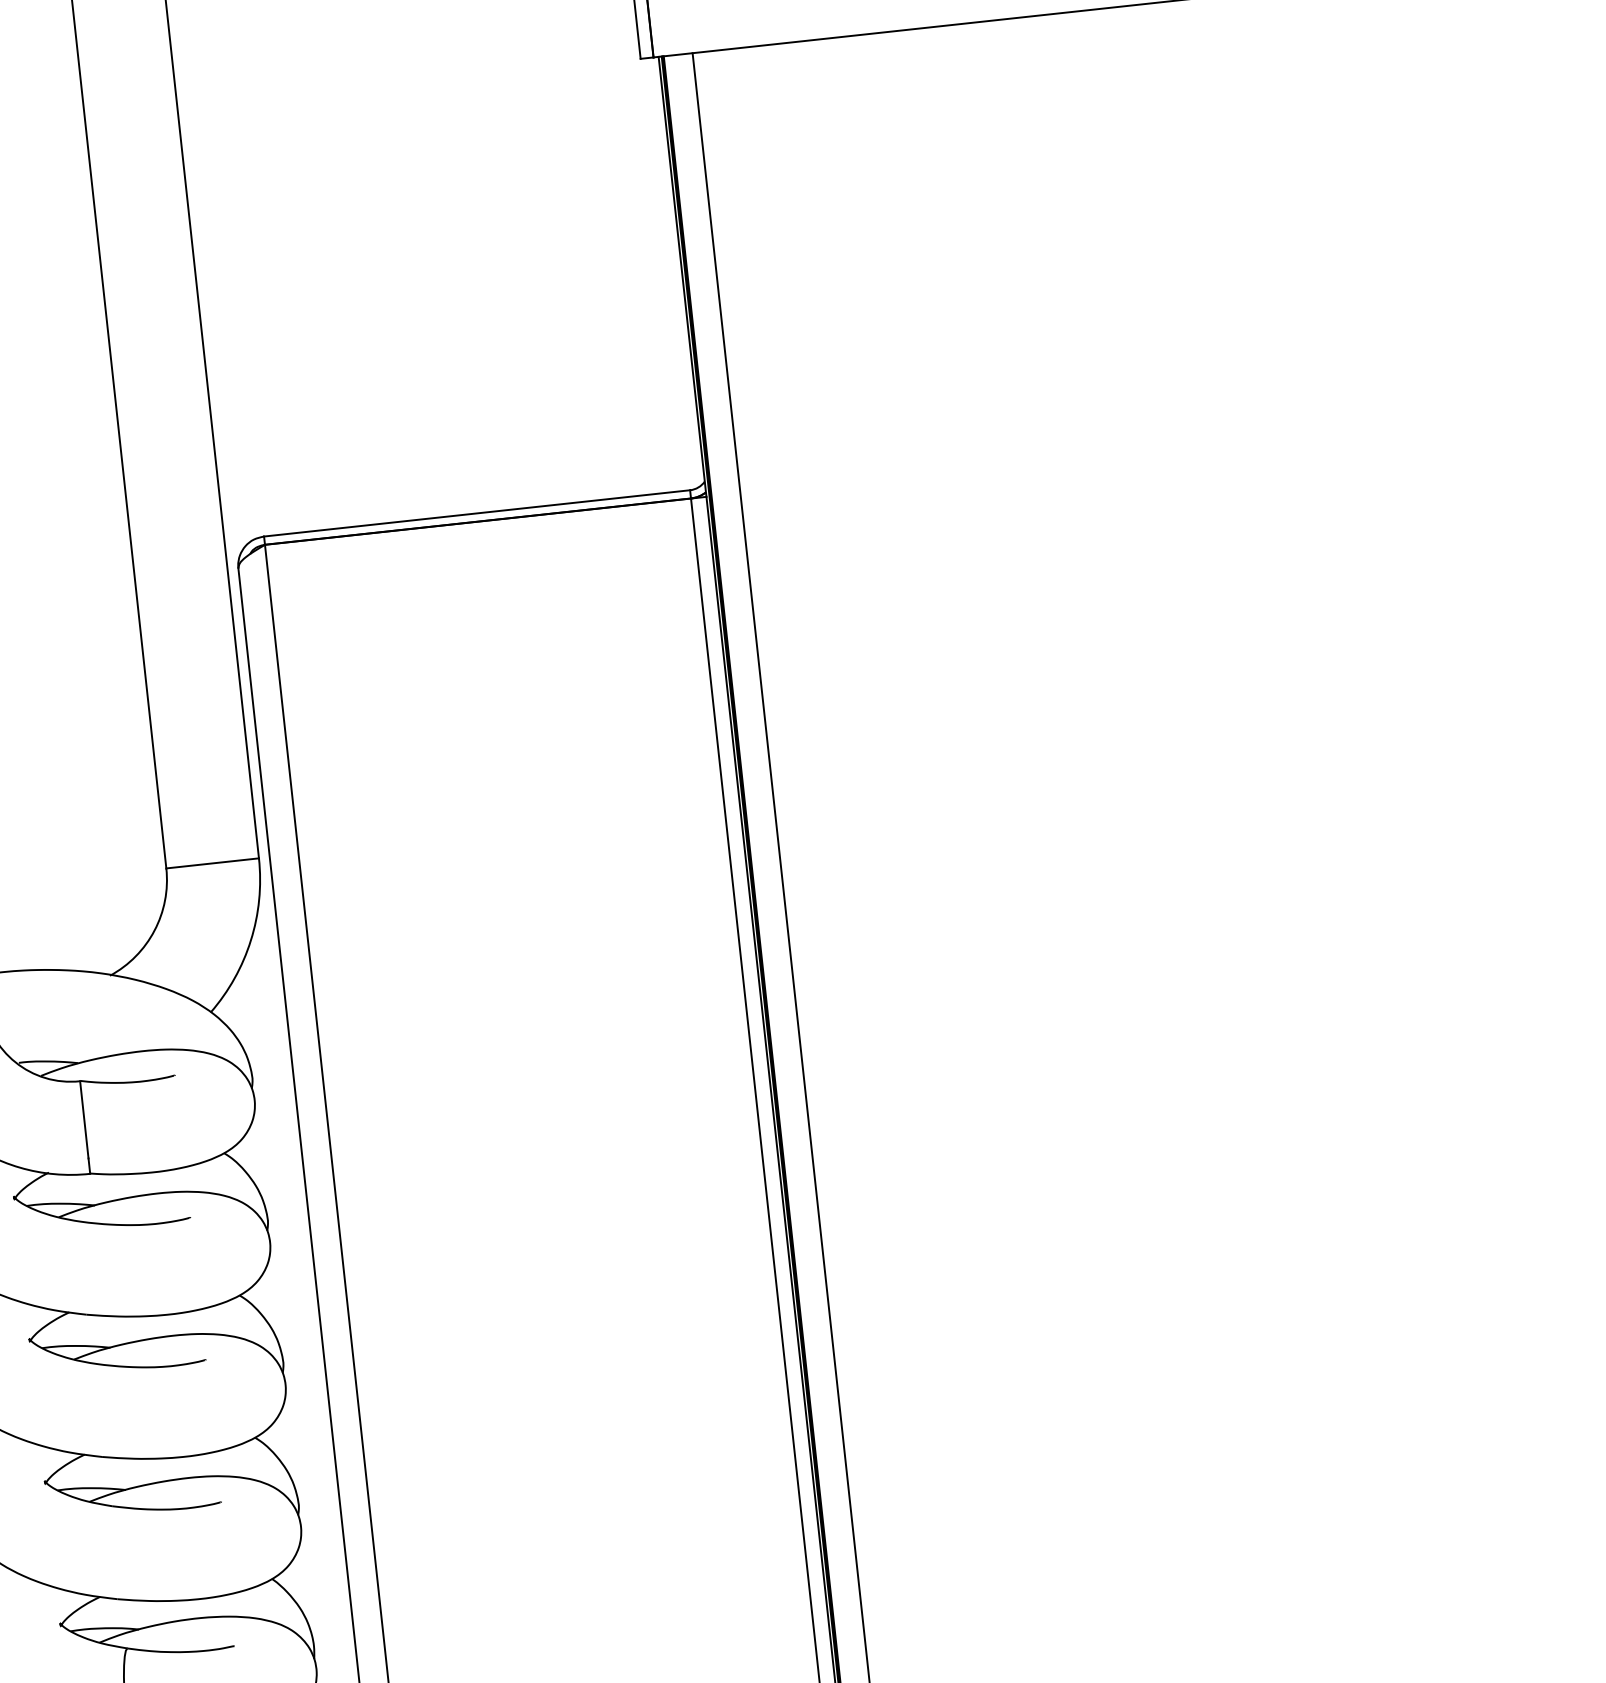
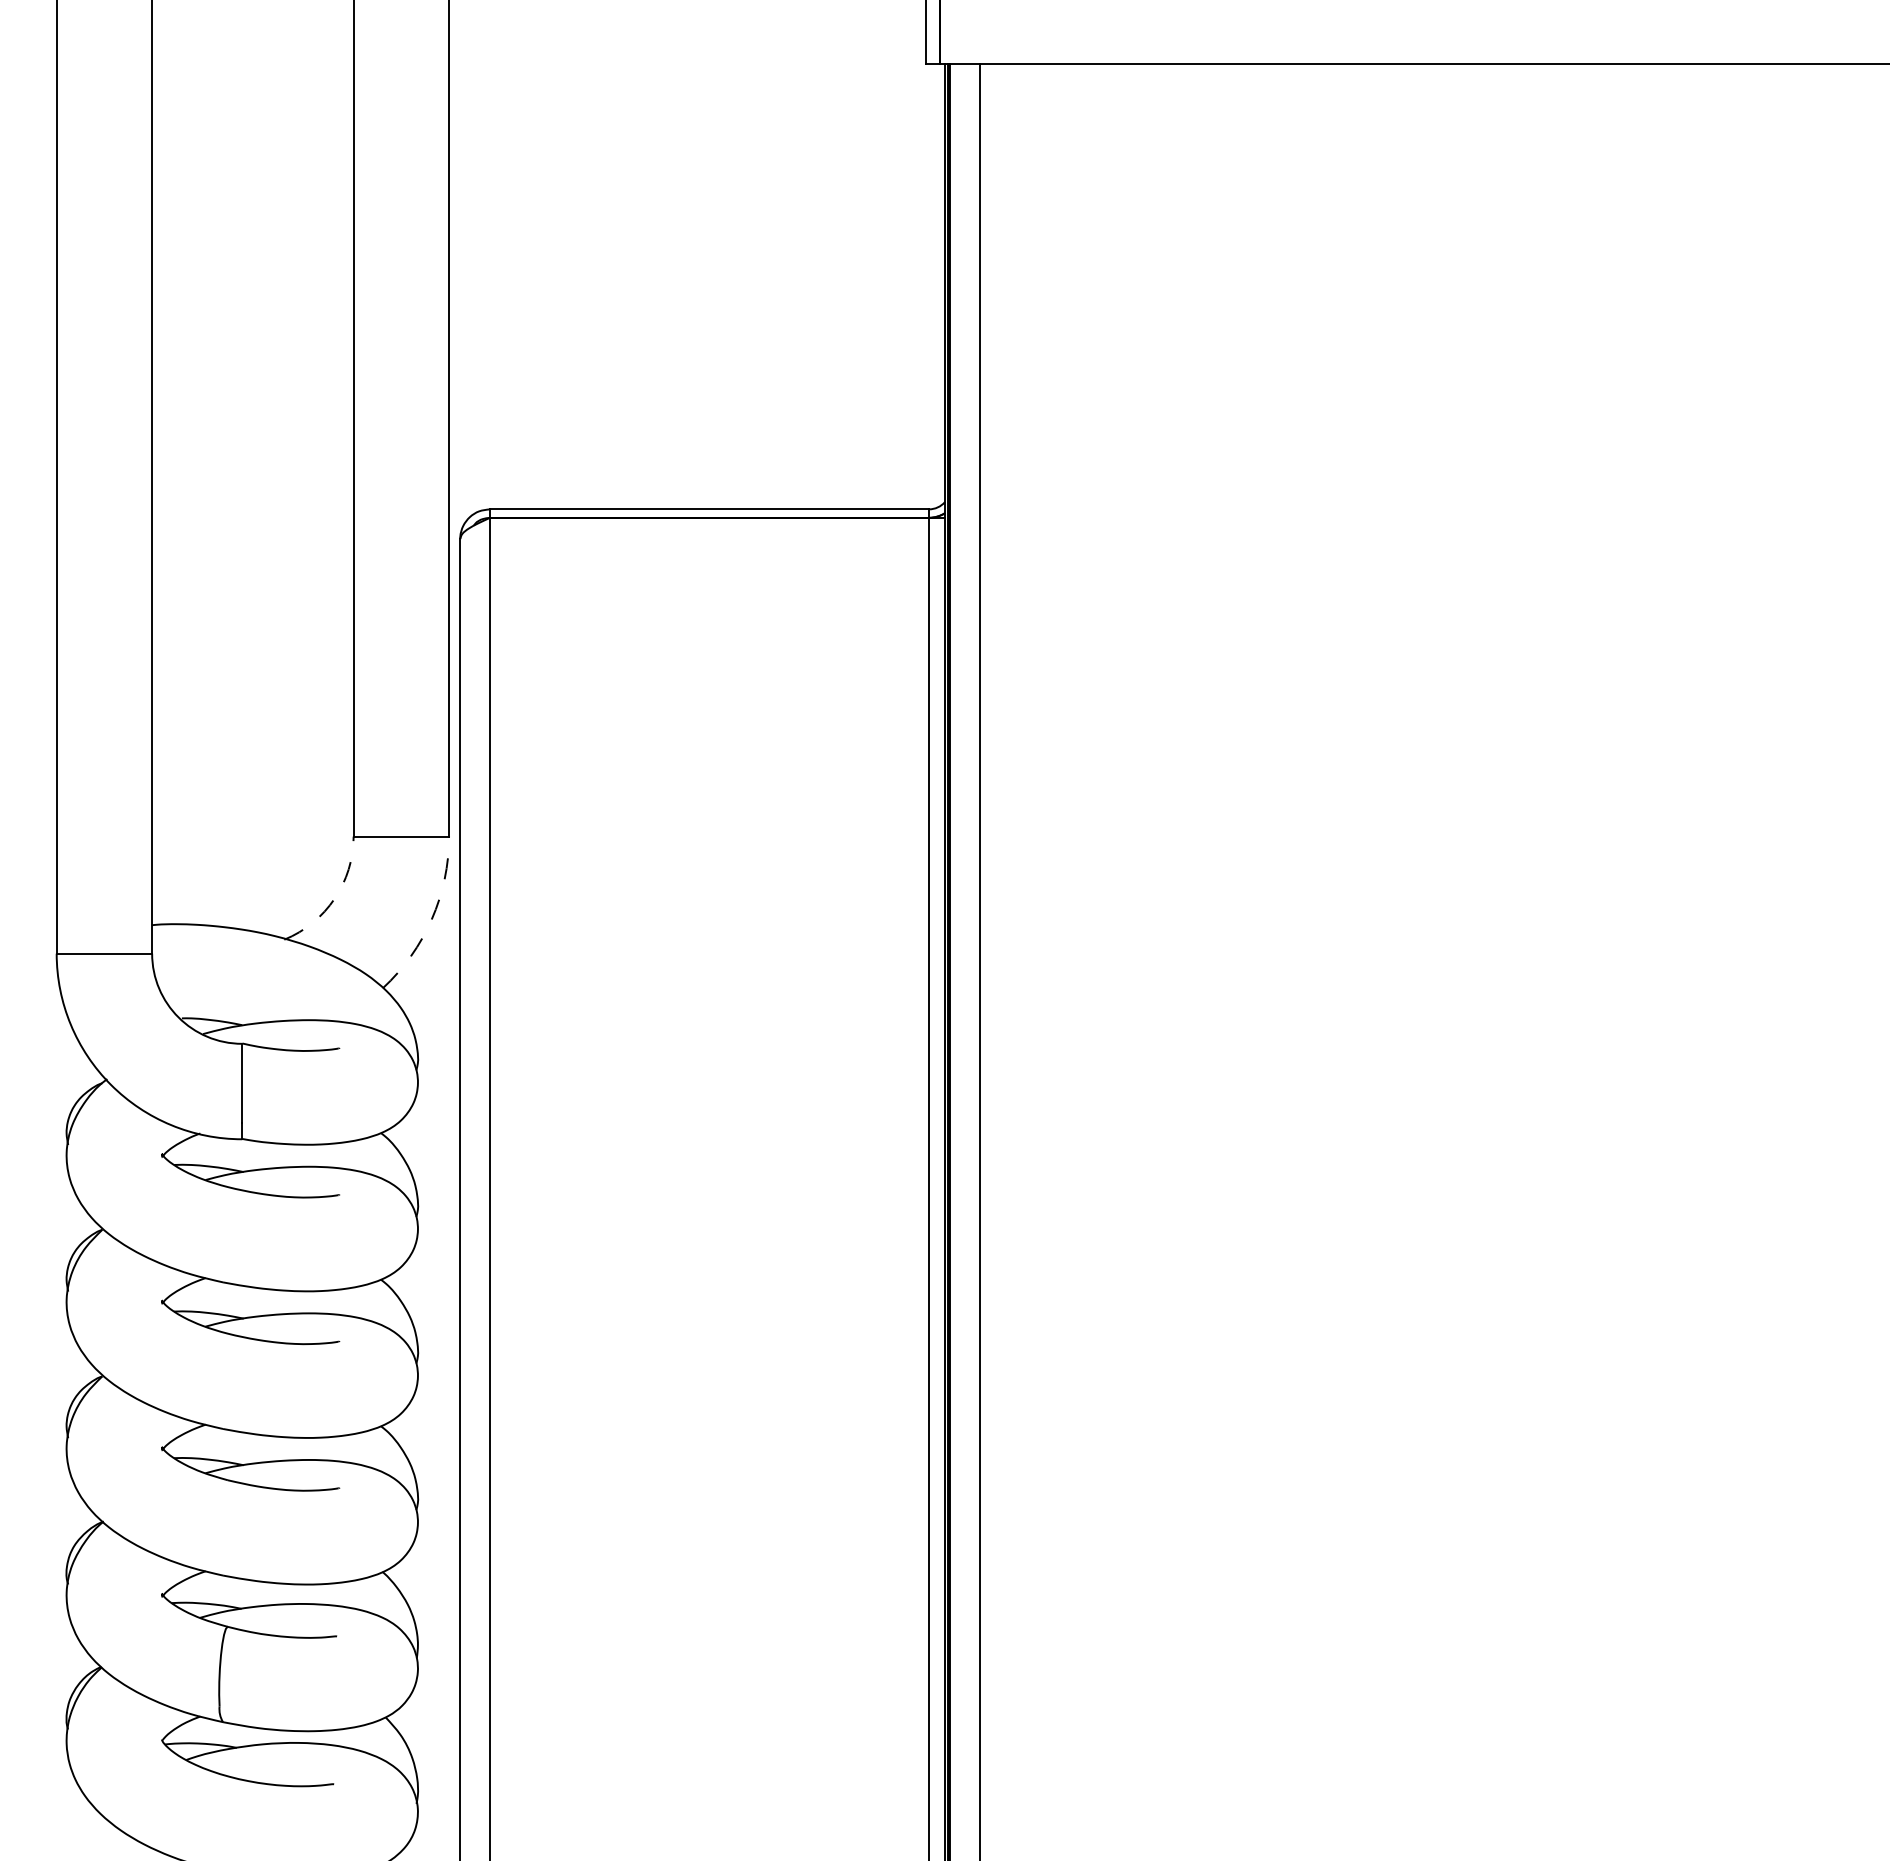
arc: (154, 930) -> (334, 898), solid -> dashed
arc: (250, 940) -> (431, 919), solid -> dashed

